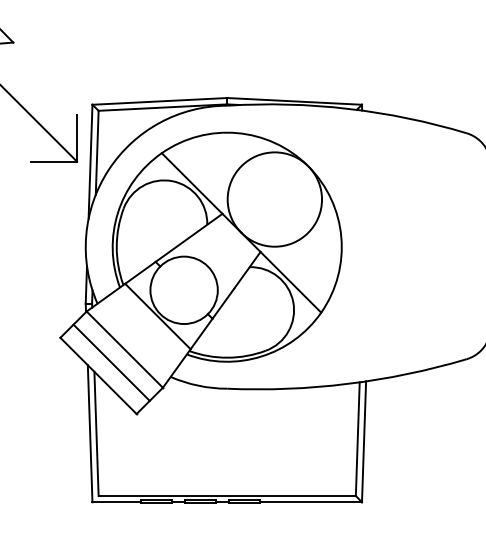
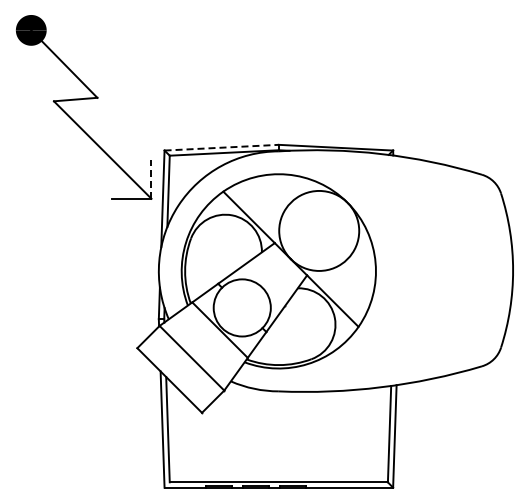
line: (160, 101) -> (222, 147), solid -> dashed
line: (77, 138) -> (151, 179), solid -> dashed
line: (111, 362) -> (180, 369), removed

